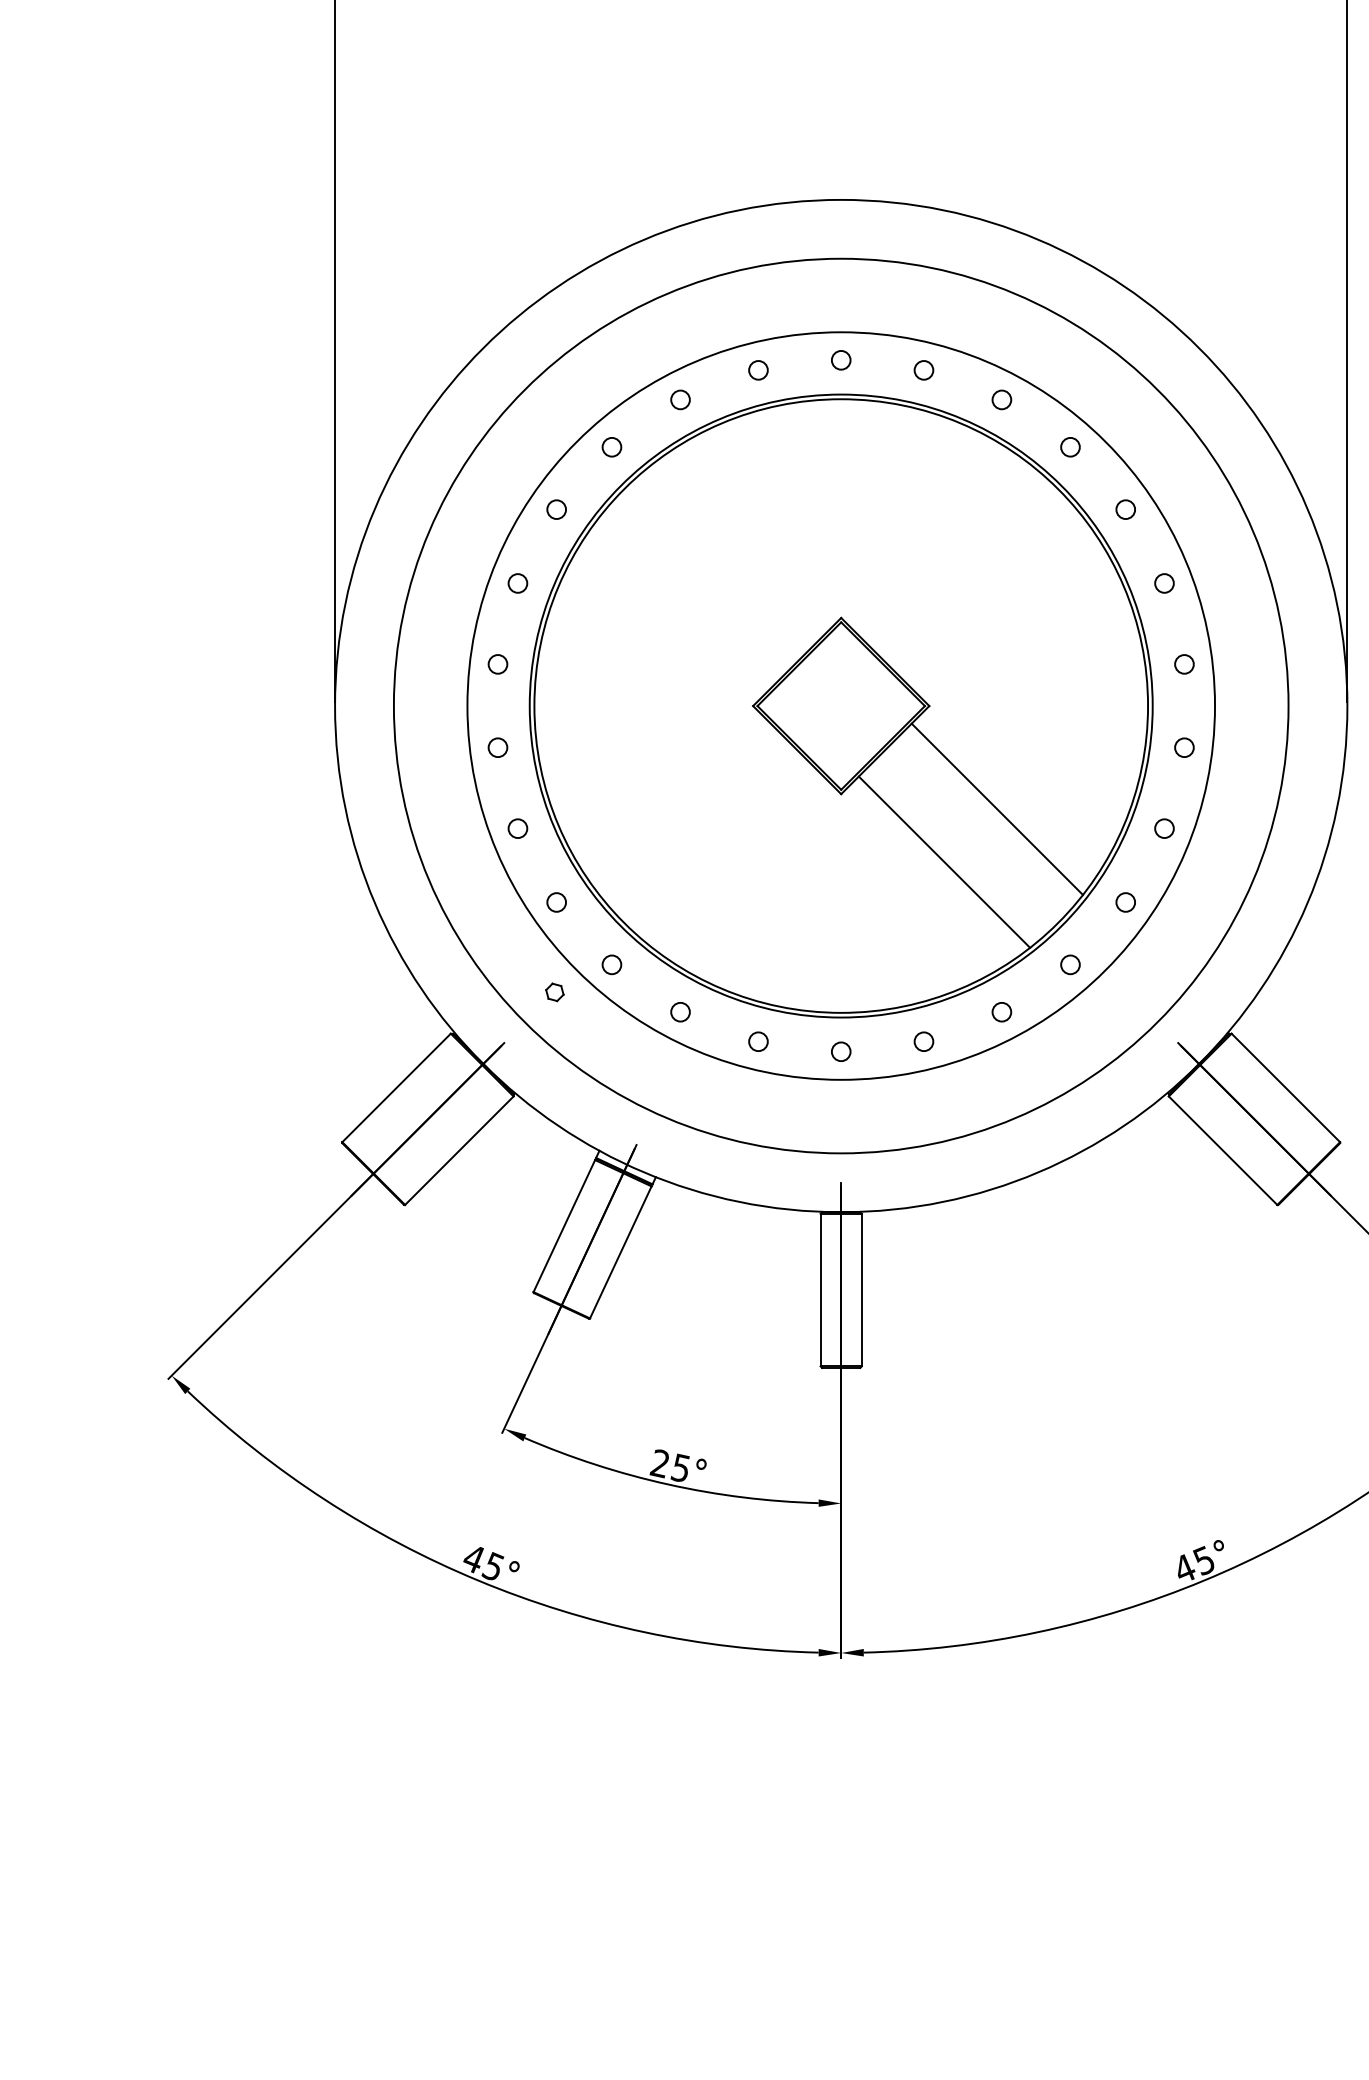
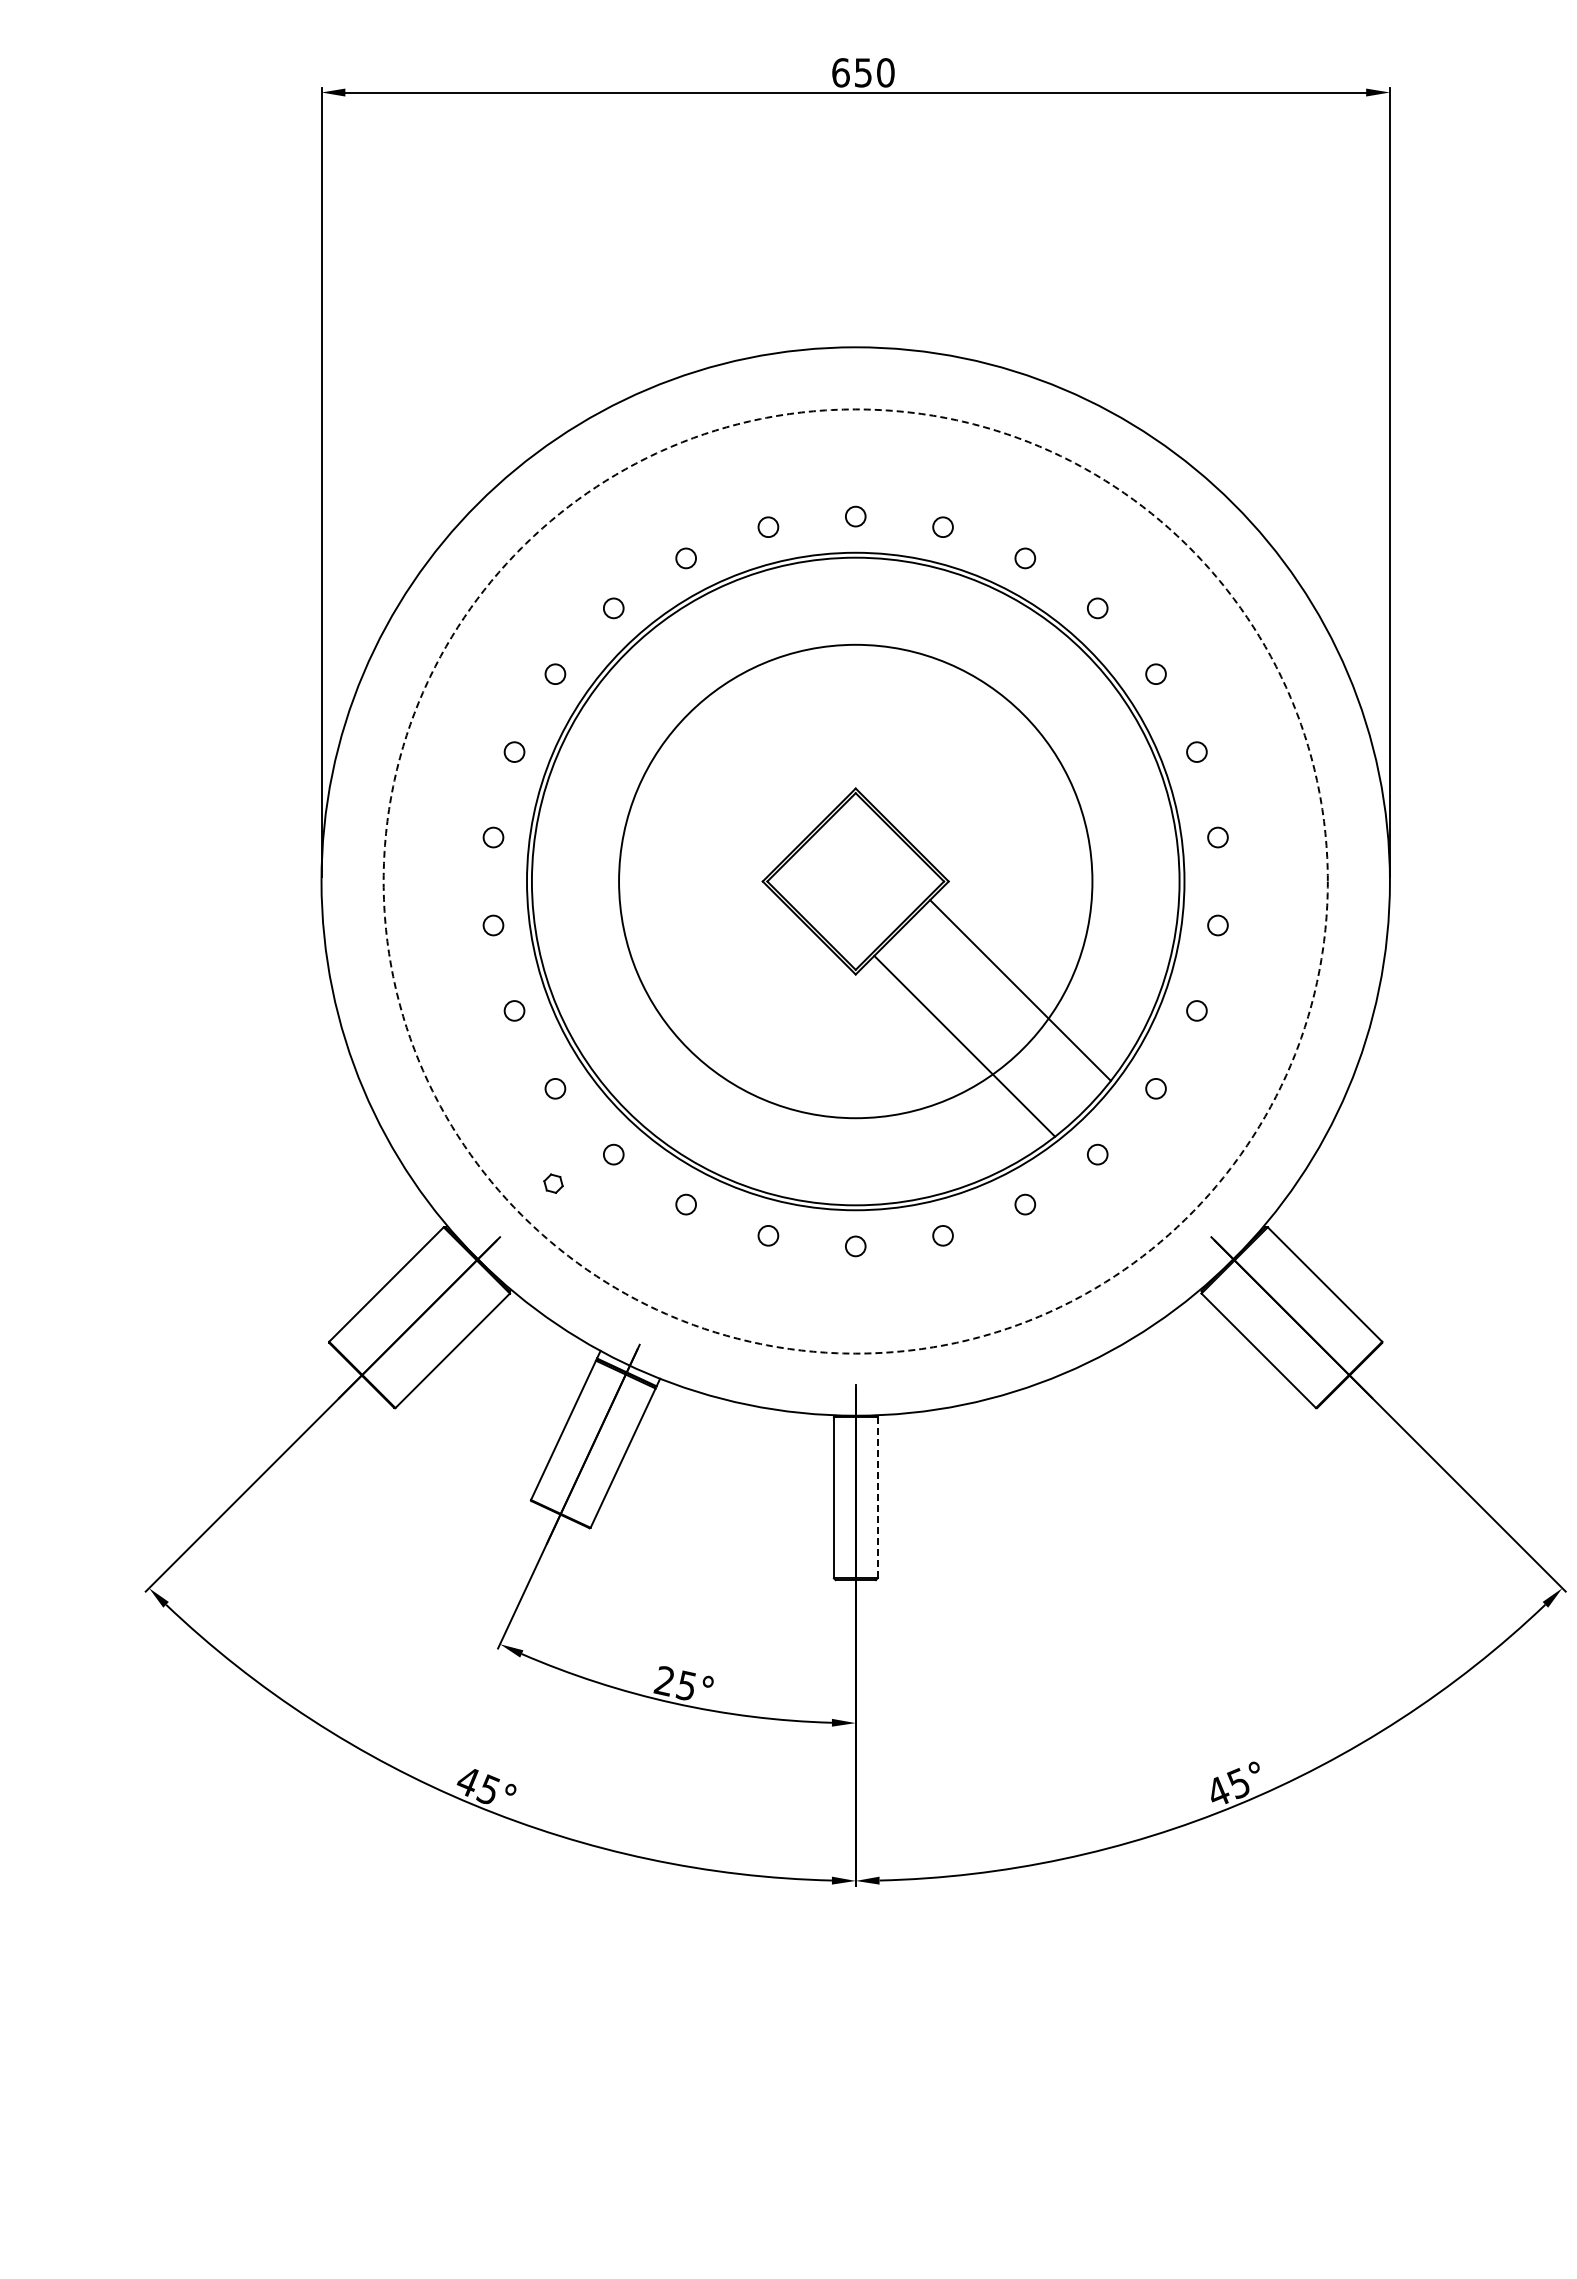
circle: (840, 706) -> (855, 881), size x0.6
circle: (840, 706) -> (855, 881), solid -> dashed
line: (861, 1289) -> (877, 1497), solid -> dashed

